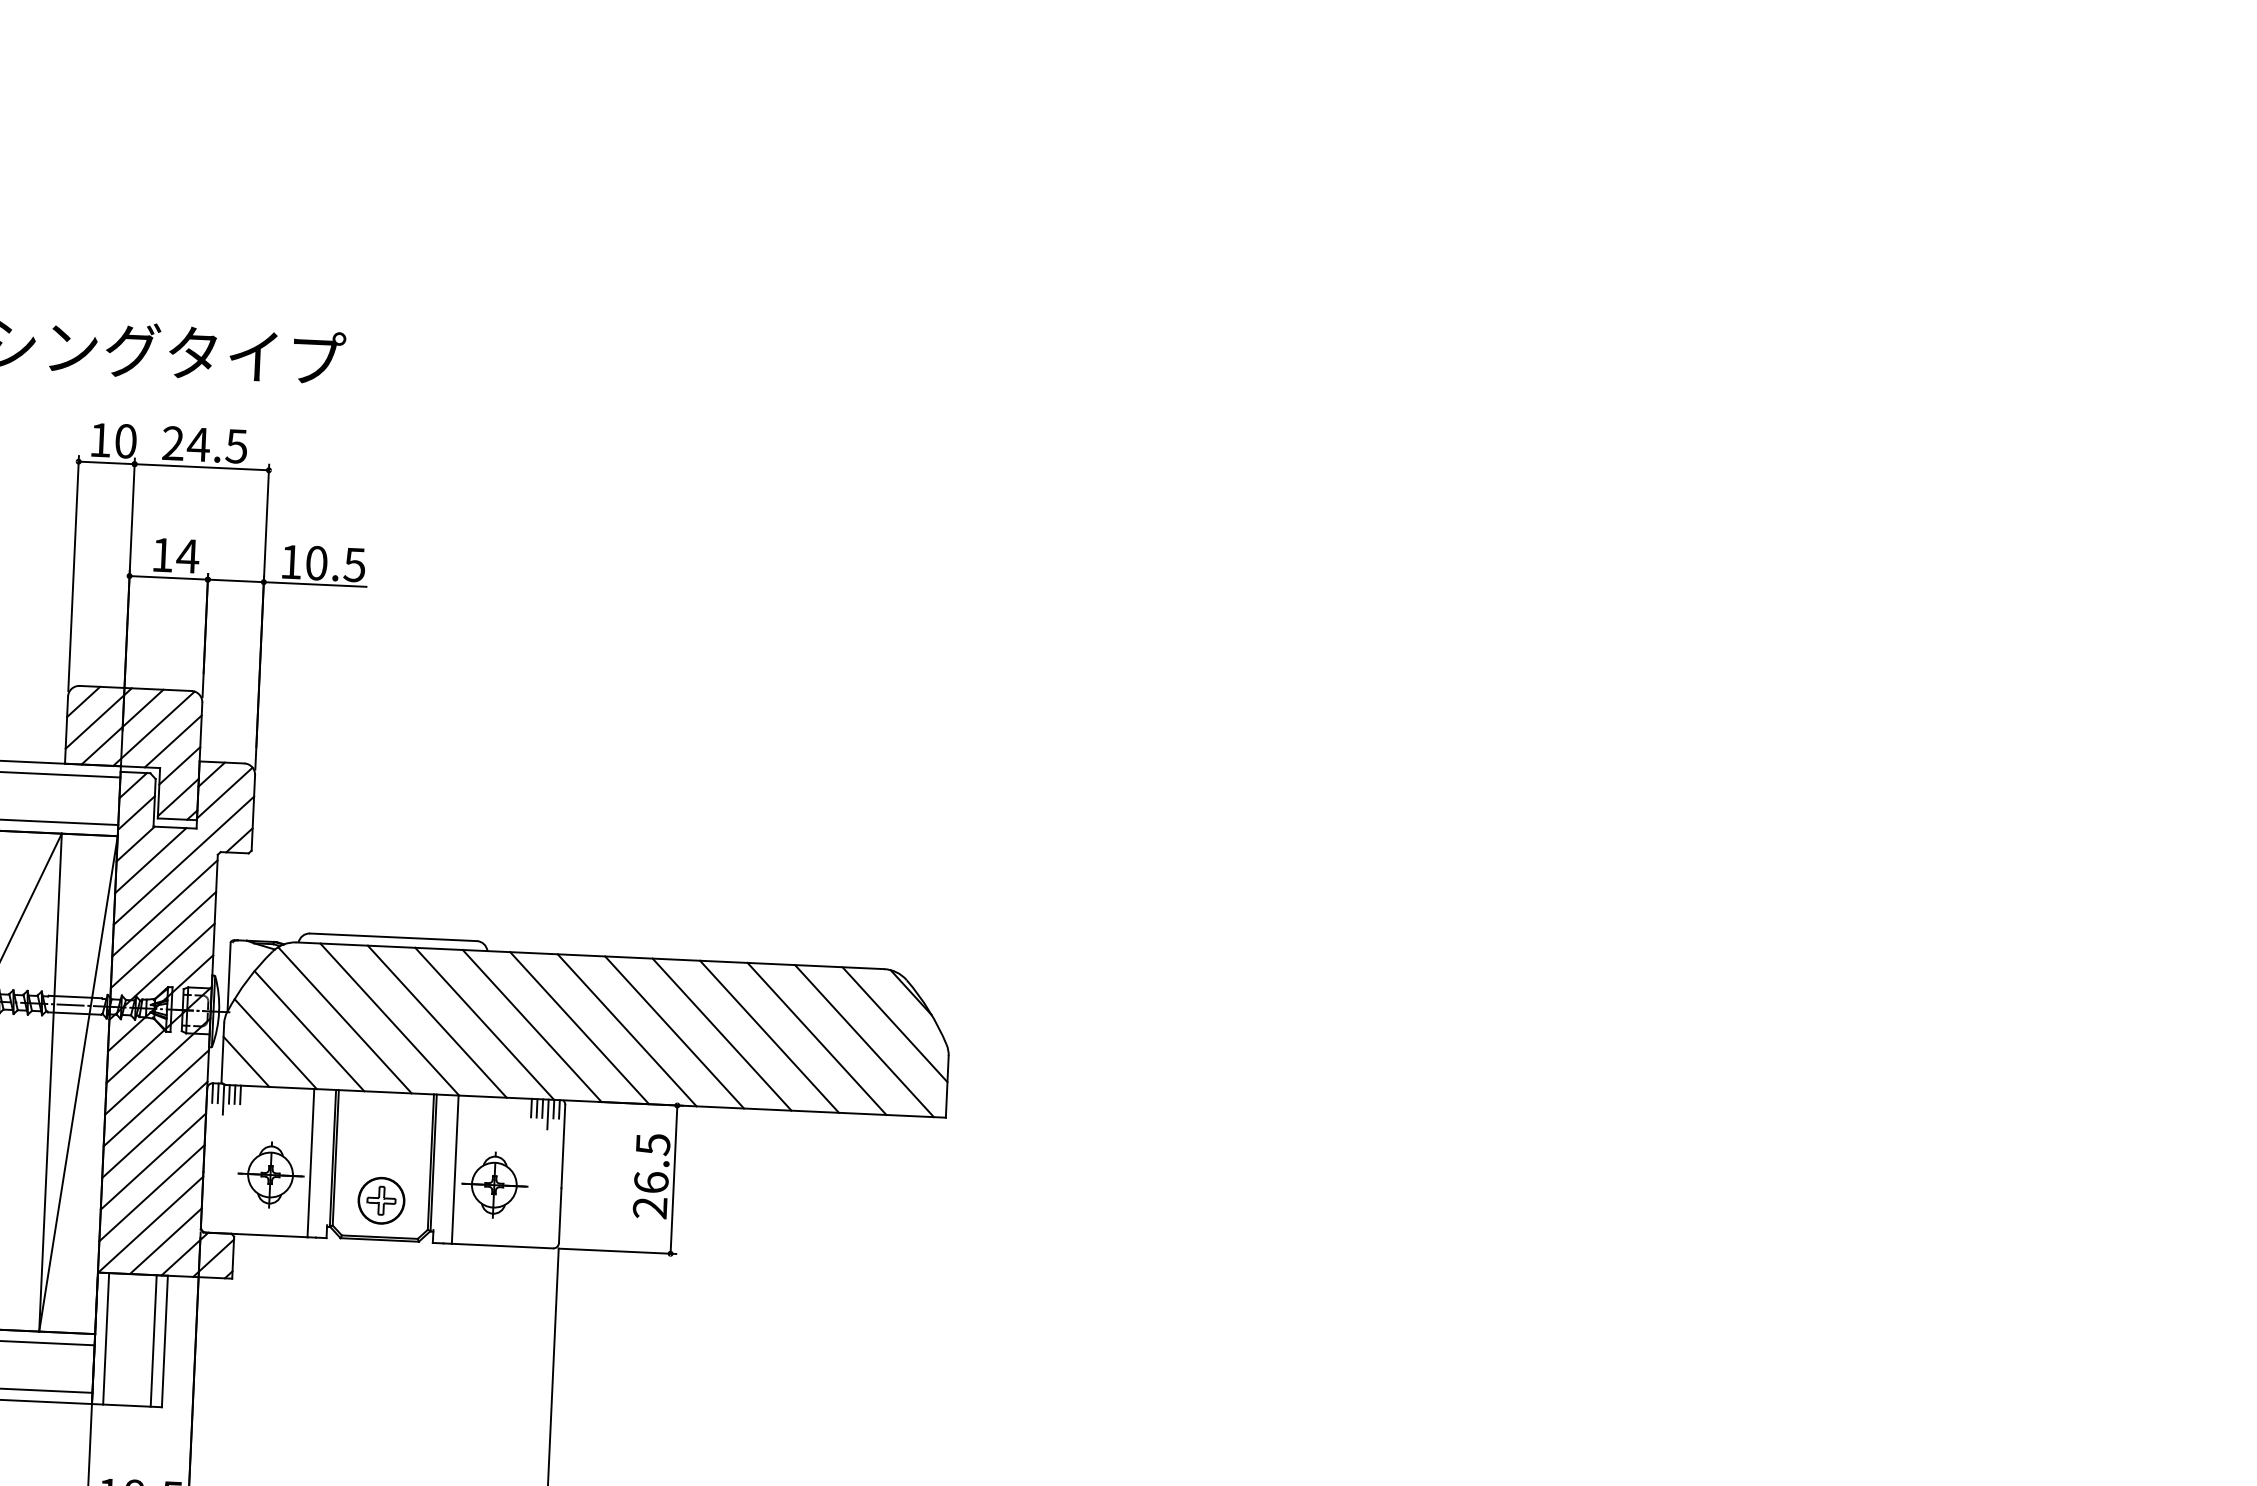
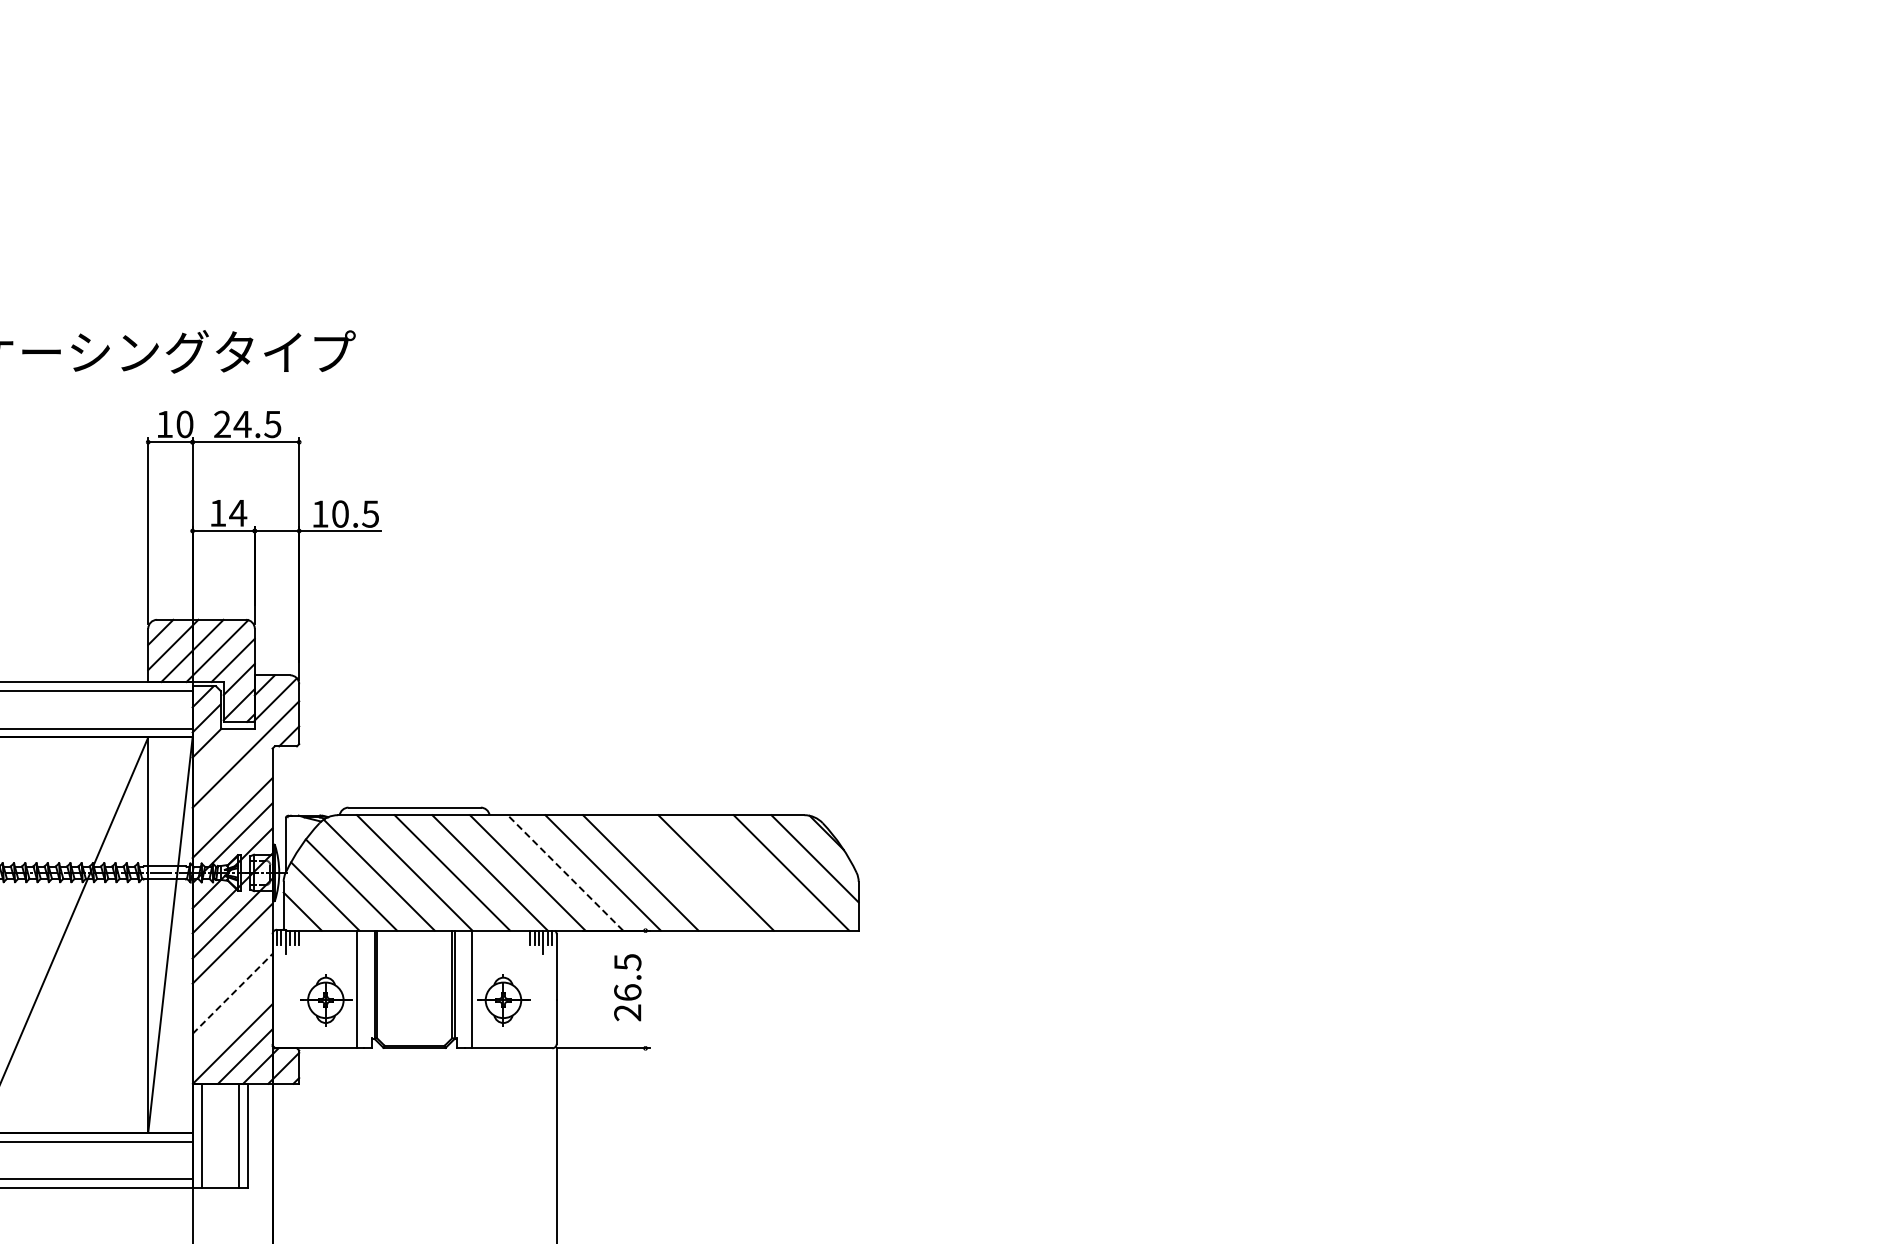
line: (150, 860) -> (219, 755), removed
line: (164, 907) -> (232, 792), removed
line: (579, 1027) -> (565, 872), solid -> dashed
line: (722, 1034) -> (678, 872), removed
line: (816, 1038) -> (753, 872), removed
line: (154, 1129) -> (232, 968), removed
line: (153, 1161) -> (232, 993), solid -> dashed
line: (673, 1179) -> (645, 989), removed
line: (151, 1193) -> (232, 1019), removed
part: (381, 1200) -> (414, 1016), removed

